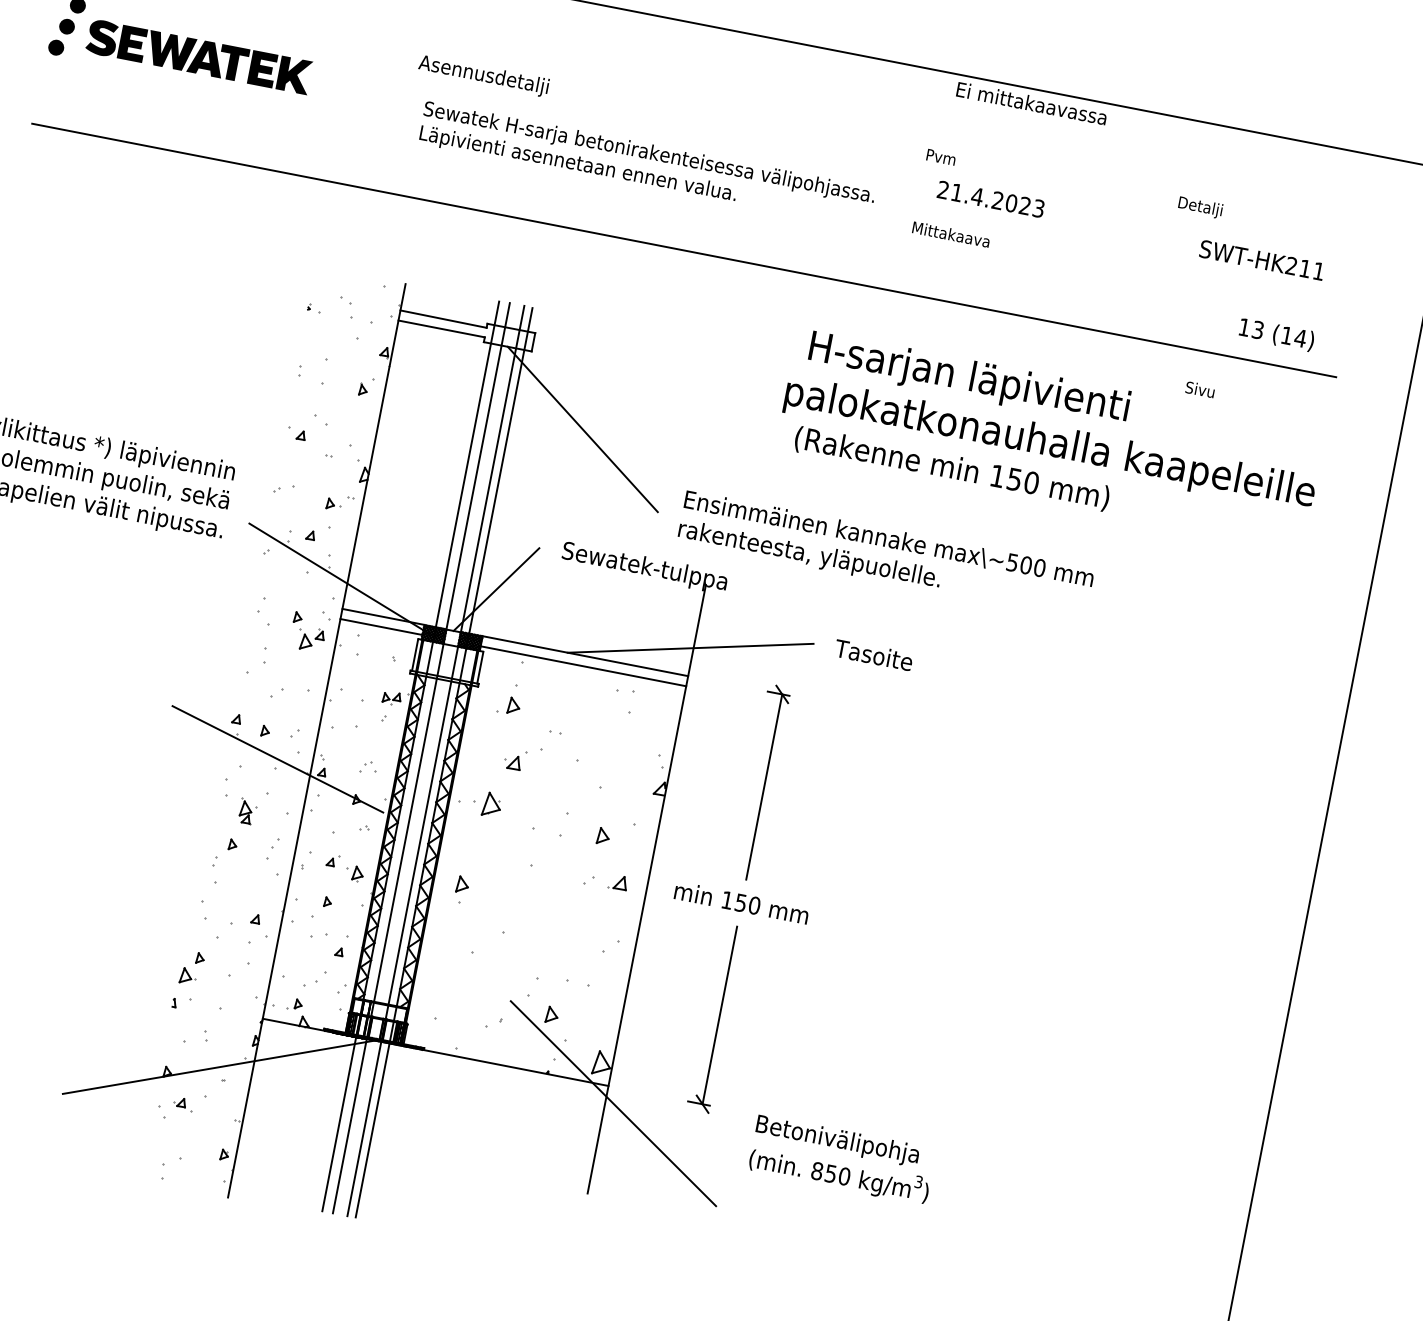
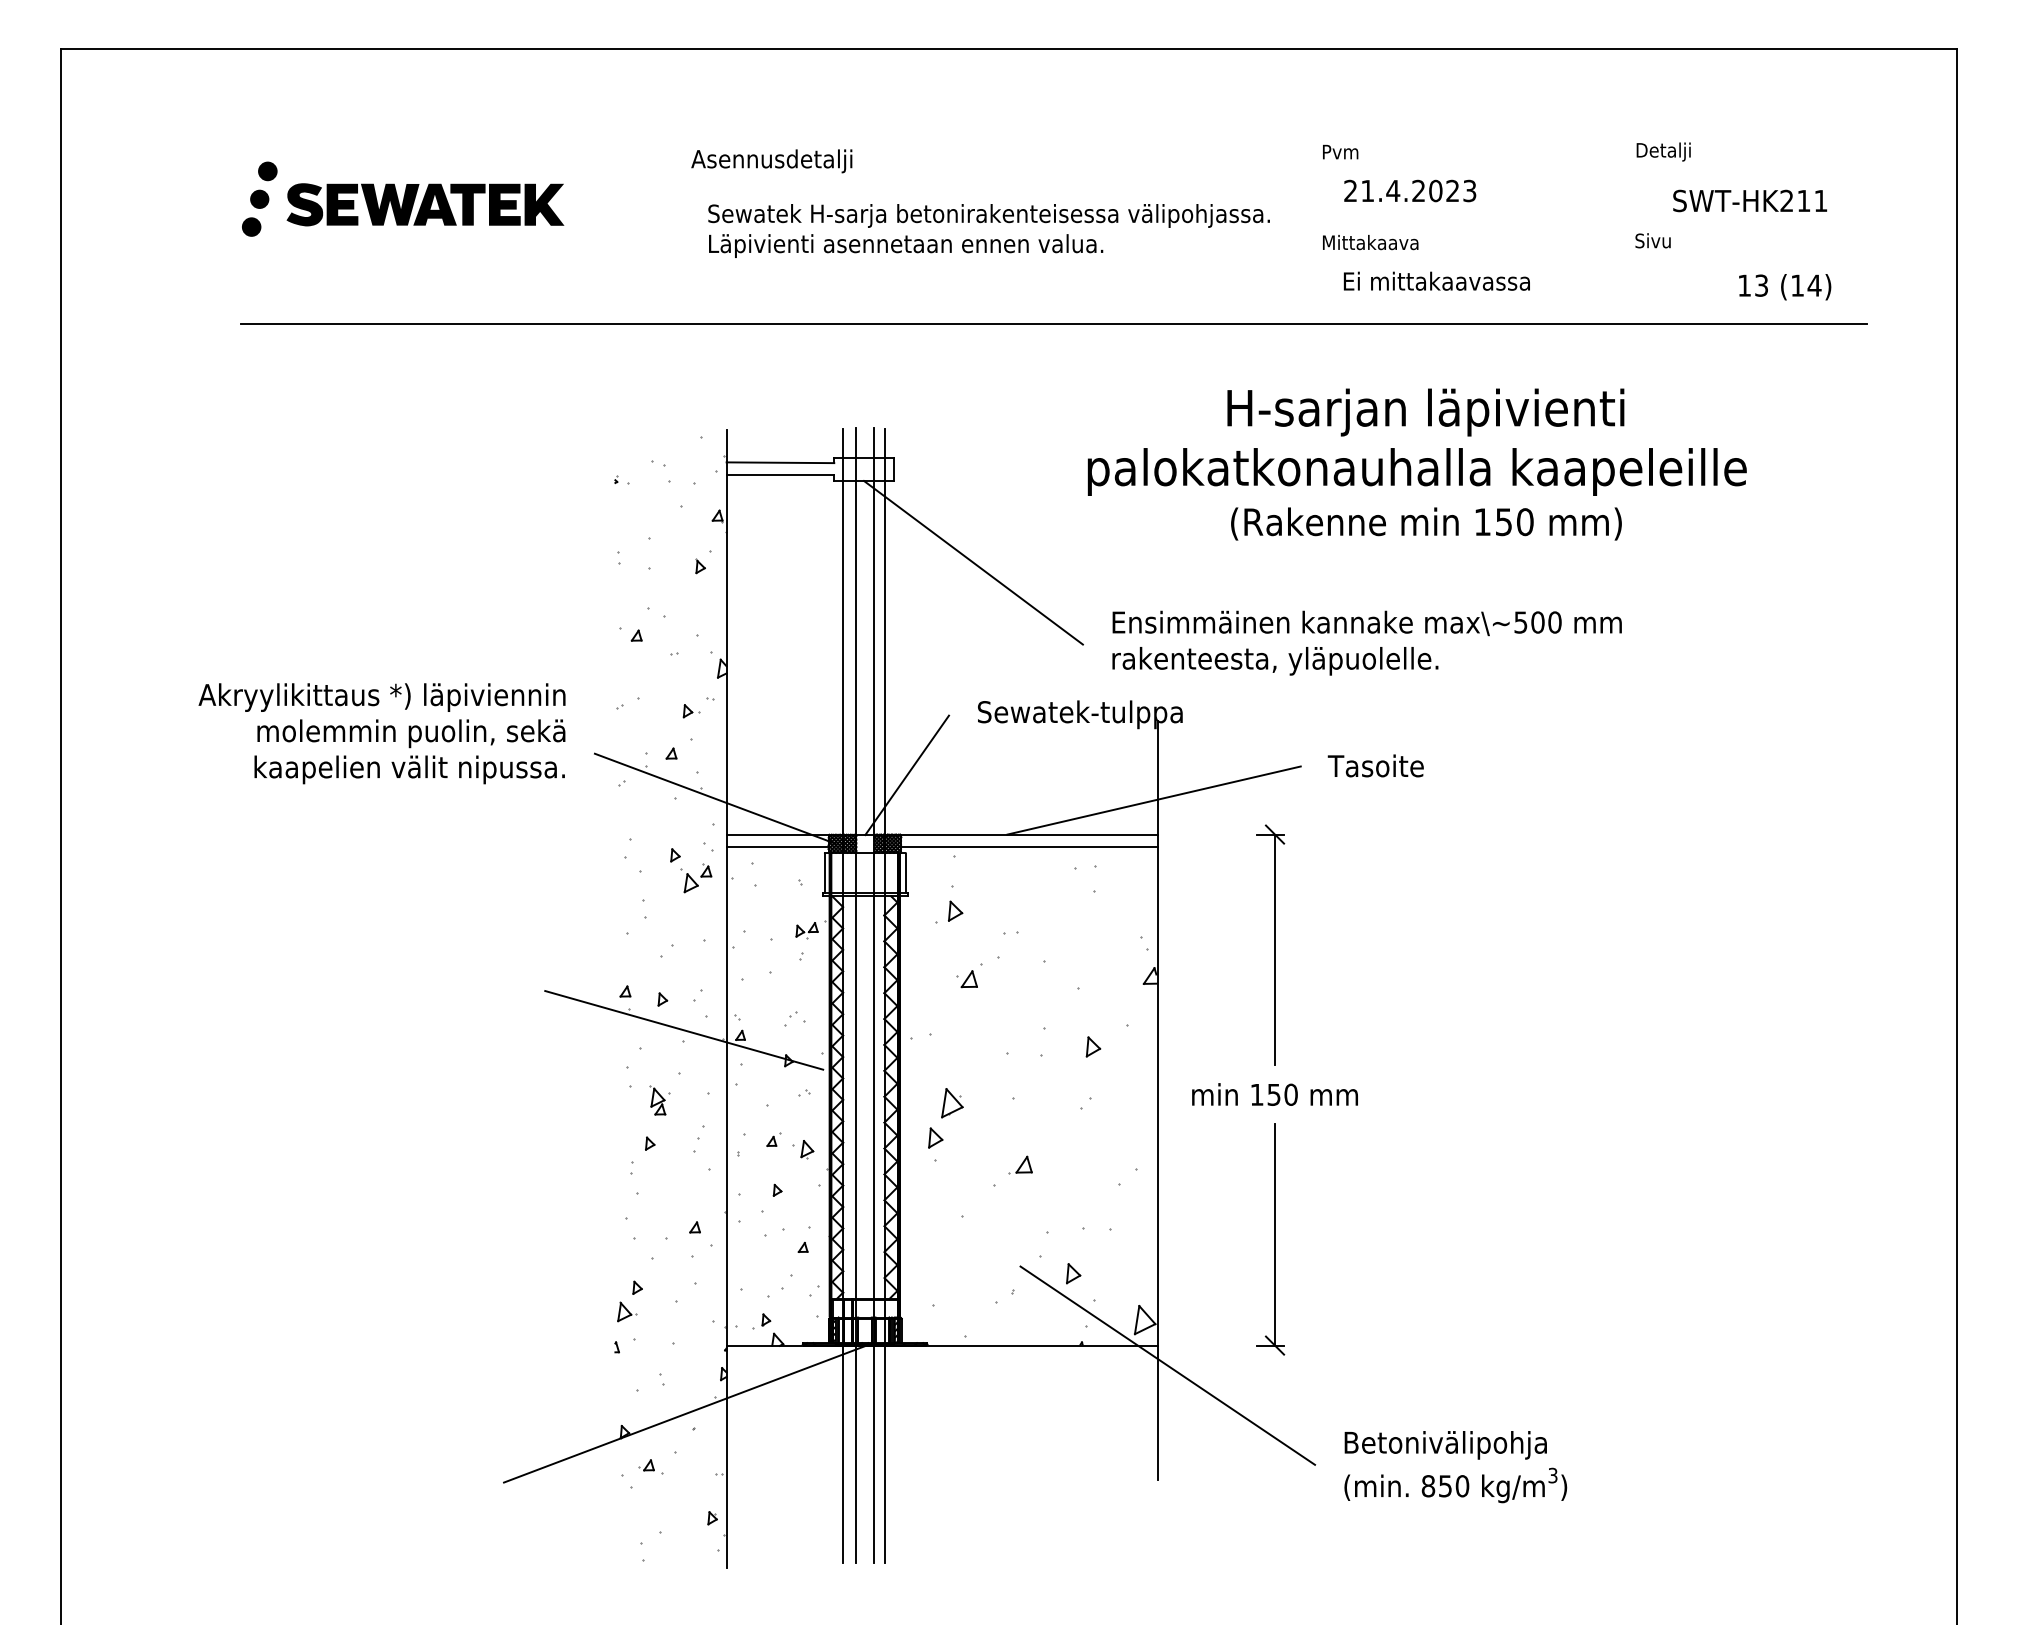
text: (1031, 102) -> (1436, 280), moved
text: (1199, 389) -> (1652, 240), moved
text: (1049, 444) -> (1416, 471), moved
part: (492, 805) -> (952, 1103), moved
part: (618, 882) -> (1020, 1164), moved
text: (841, 1160) -> (1455, 1467), moved

